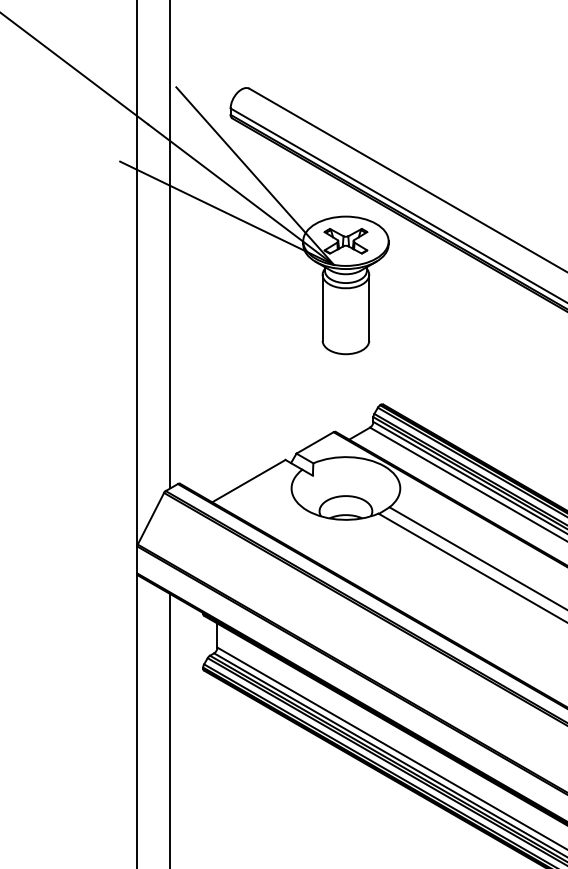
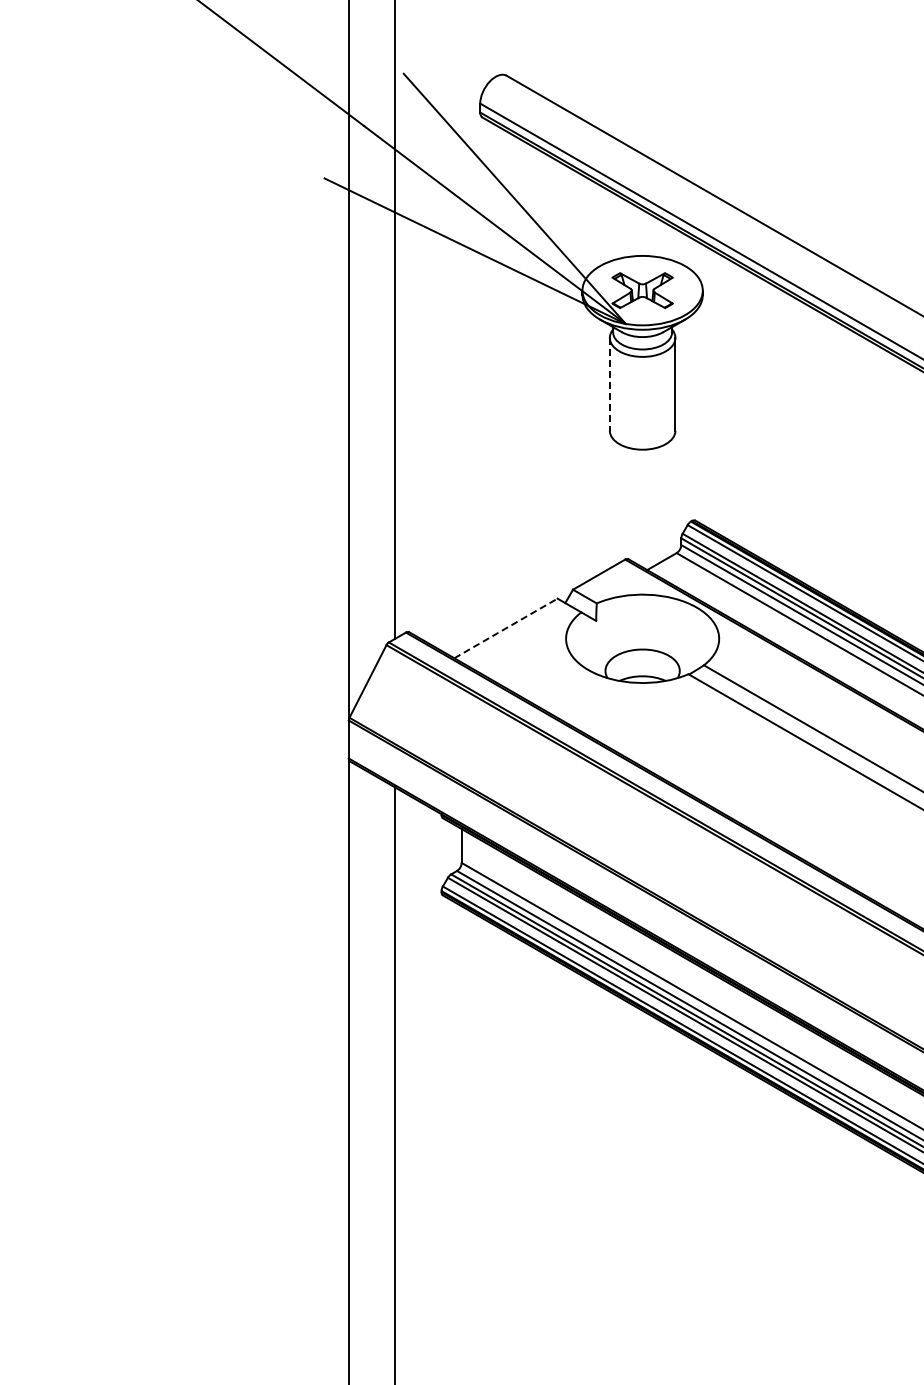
line: (322, 307) -> (609, 384), solid -> dashed
line: (248, 481) -> (505, 628), solid -> dashed

